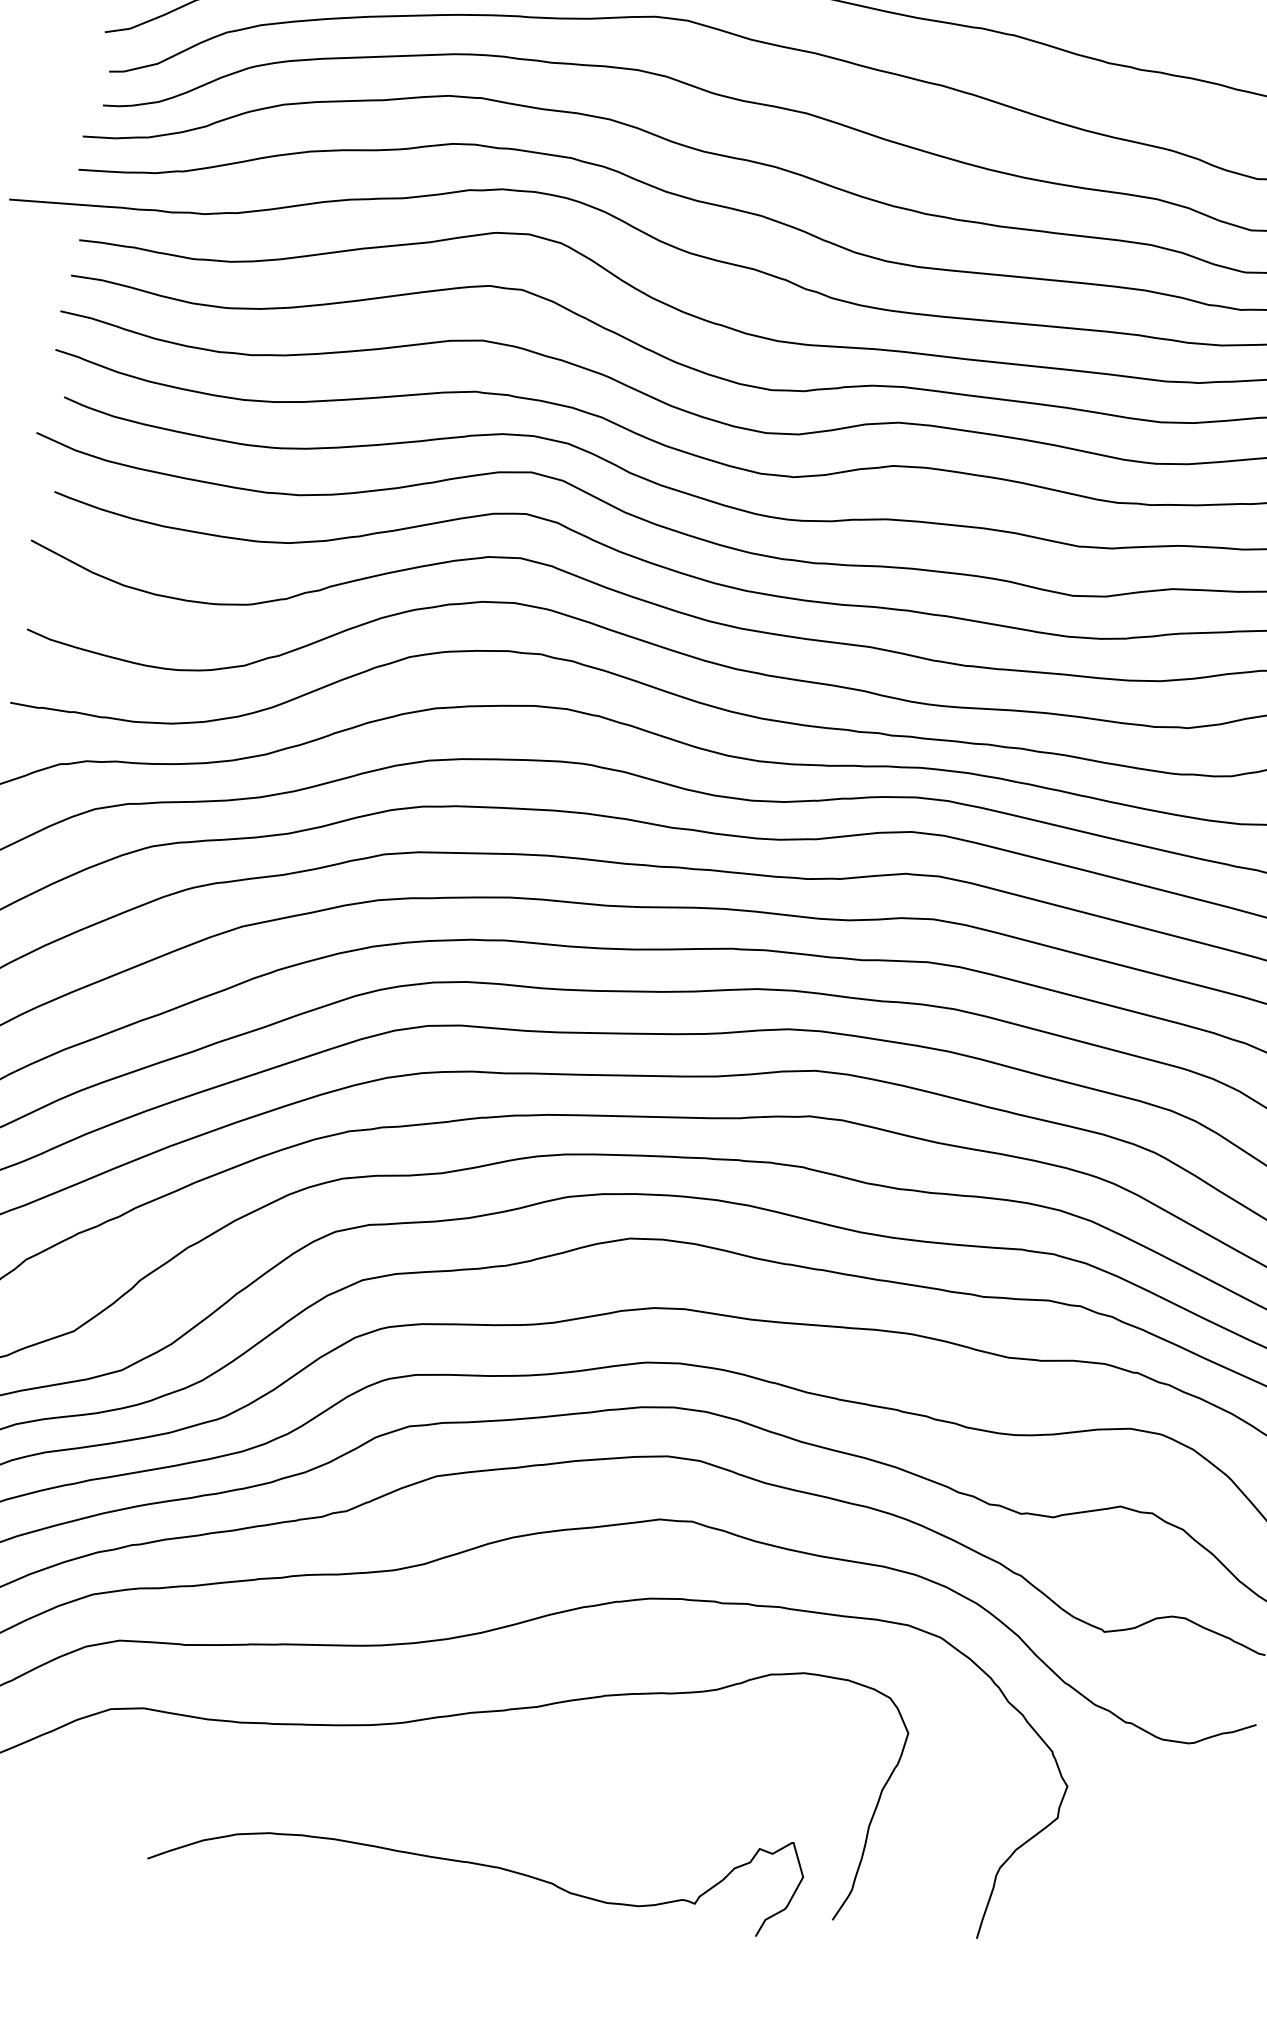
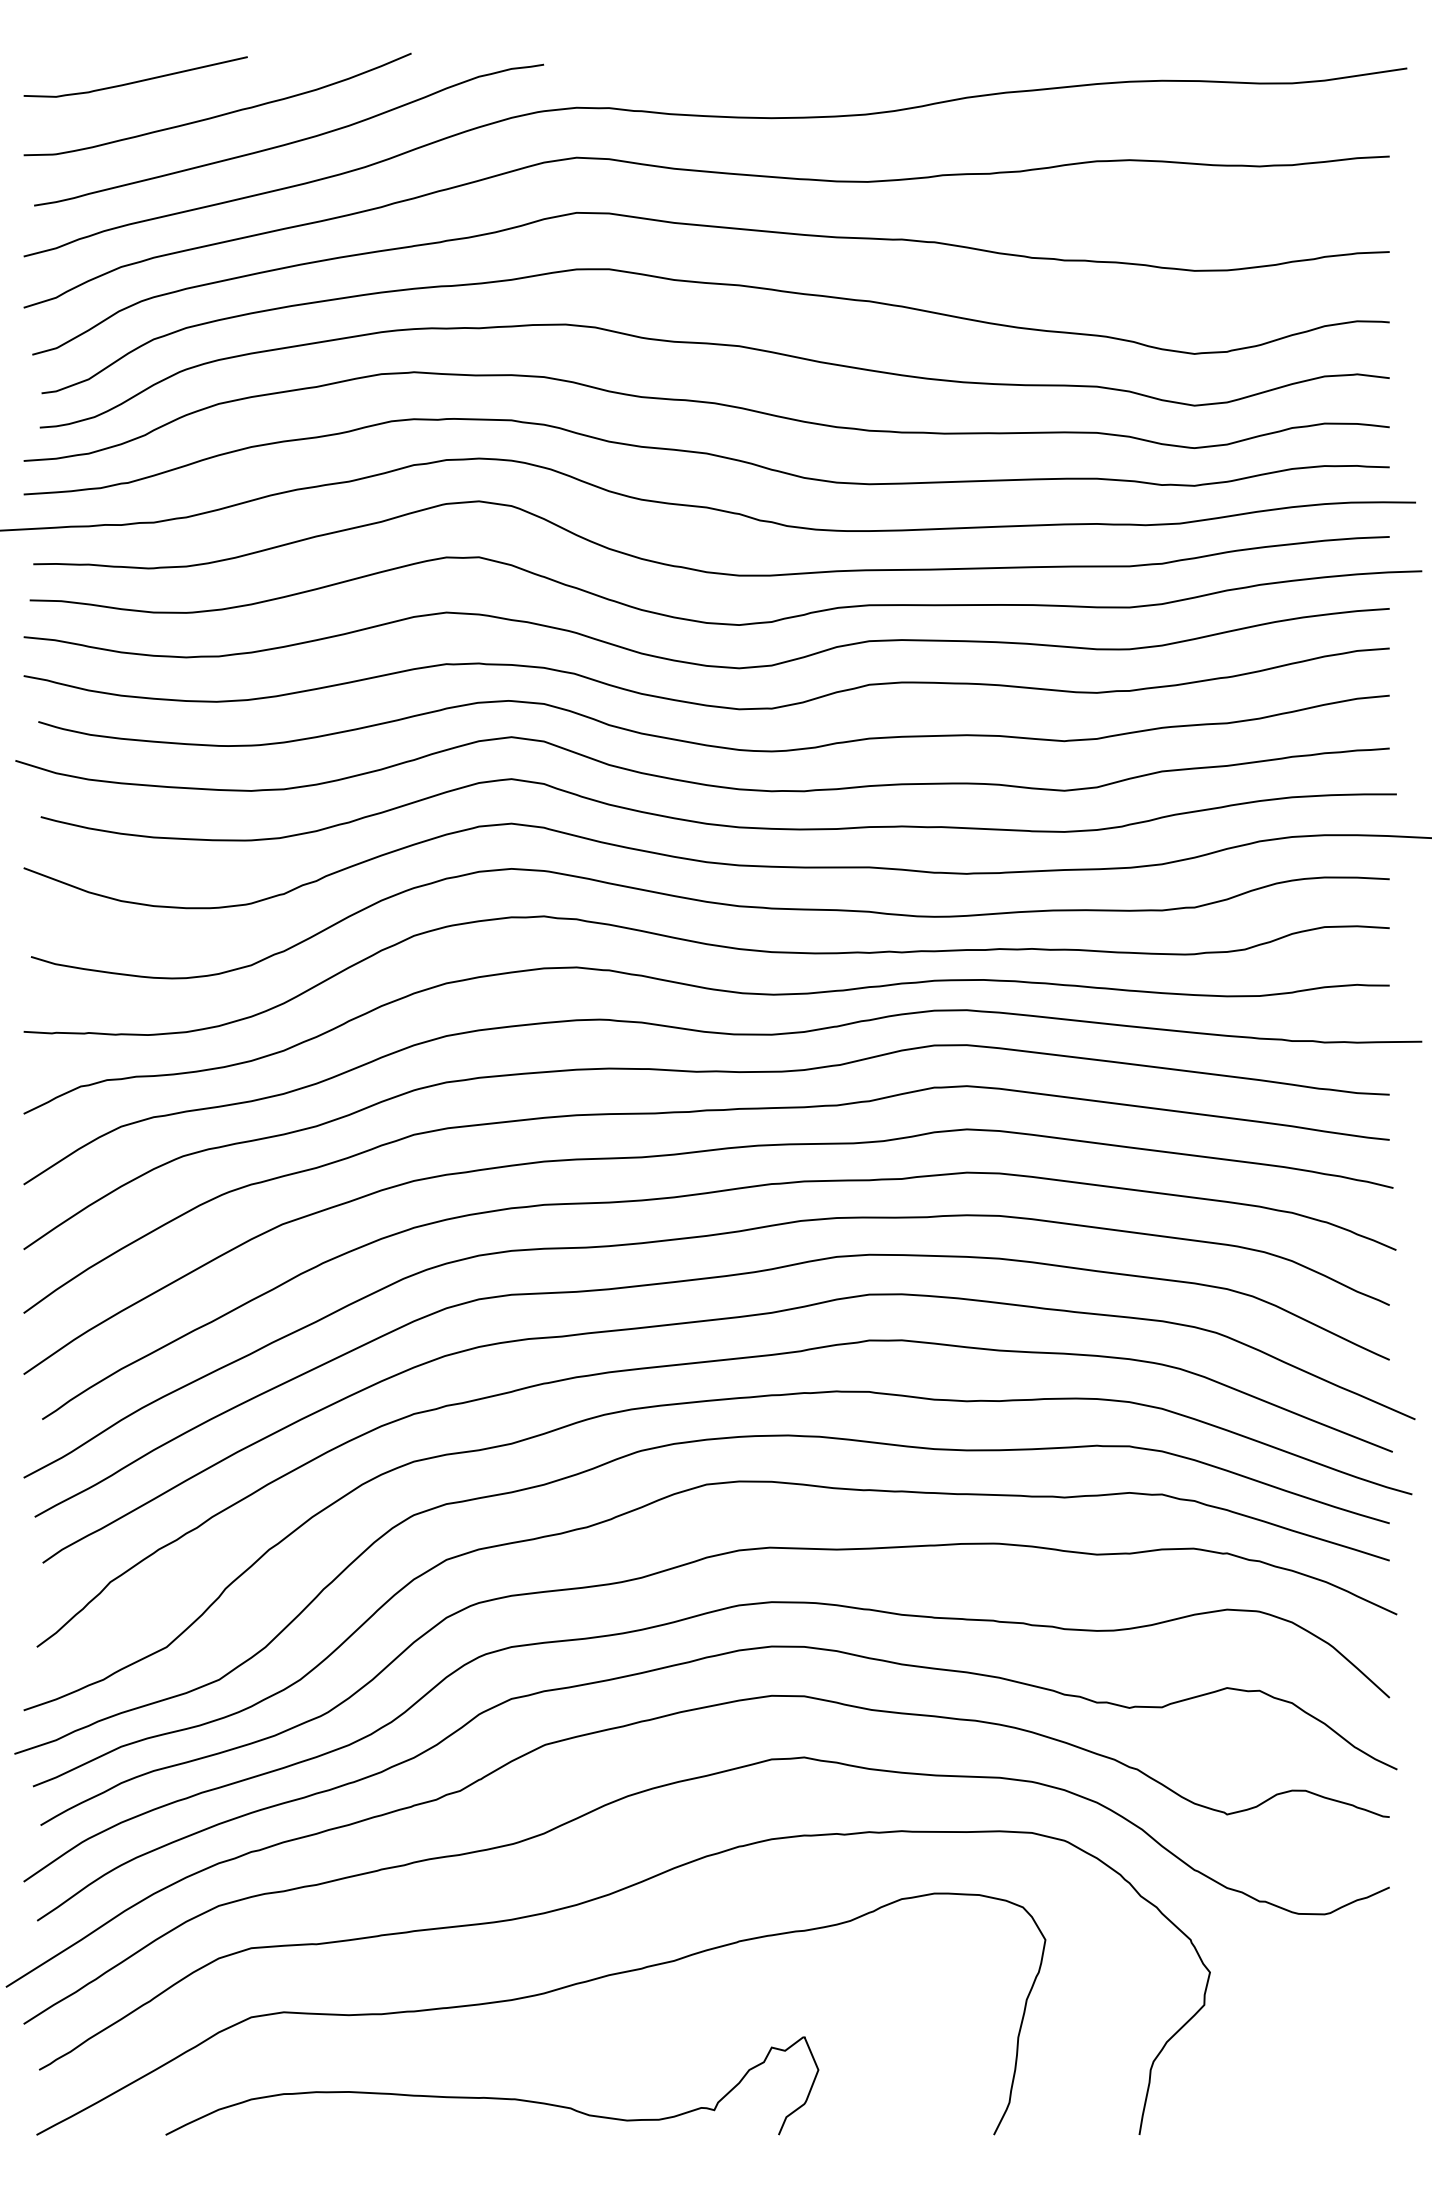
curve: (476, 1863) -> (492, 2097), moved

